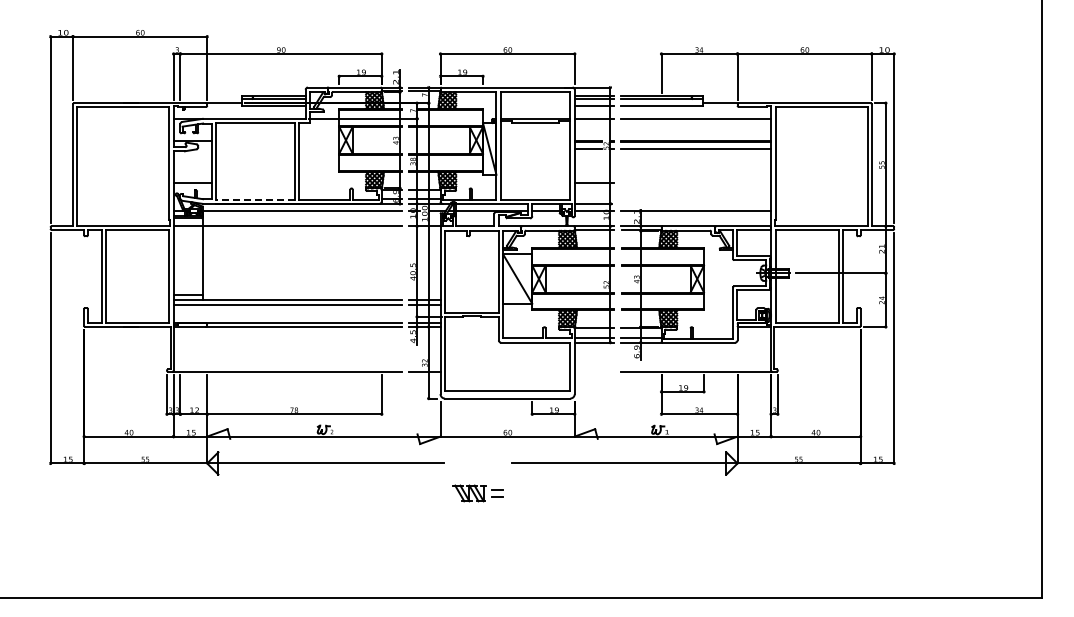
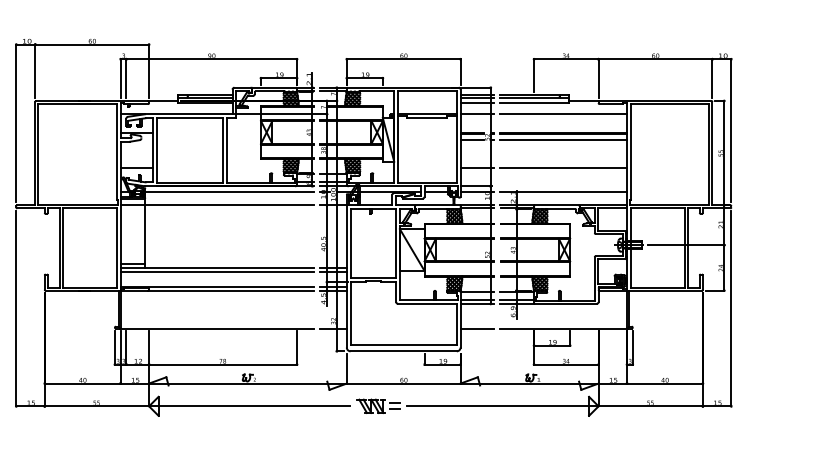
line: (695, 182) -> (562, 168), added
line: (254, 199) -> (189, 182), dashed -> solid
line: (593, 371) -> (476, 328), added
part: (477, 493) -> (378, 406), moved

